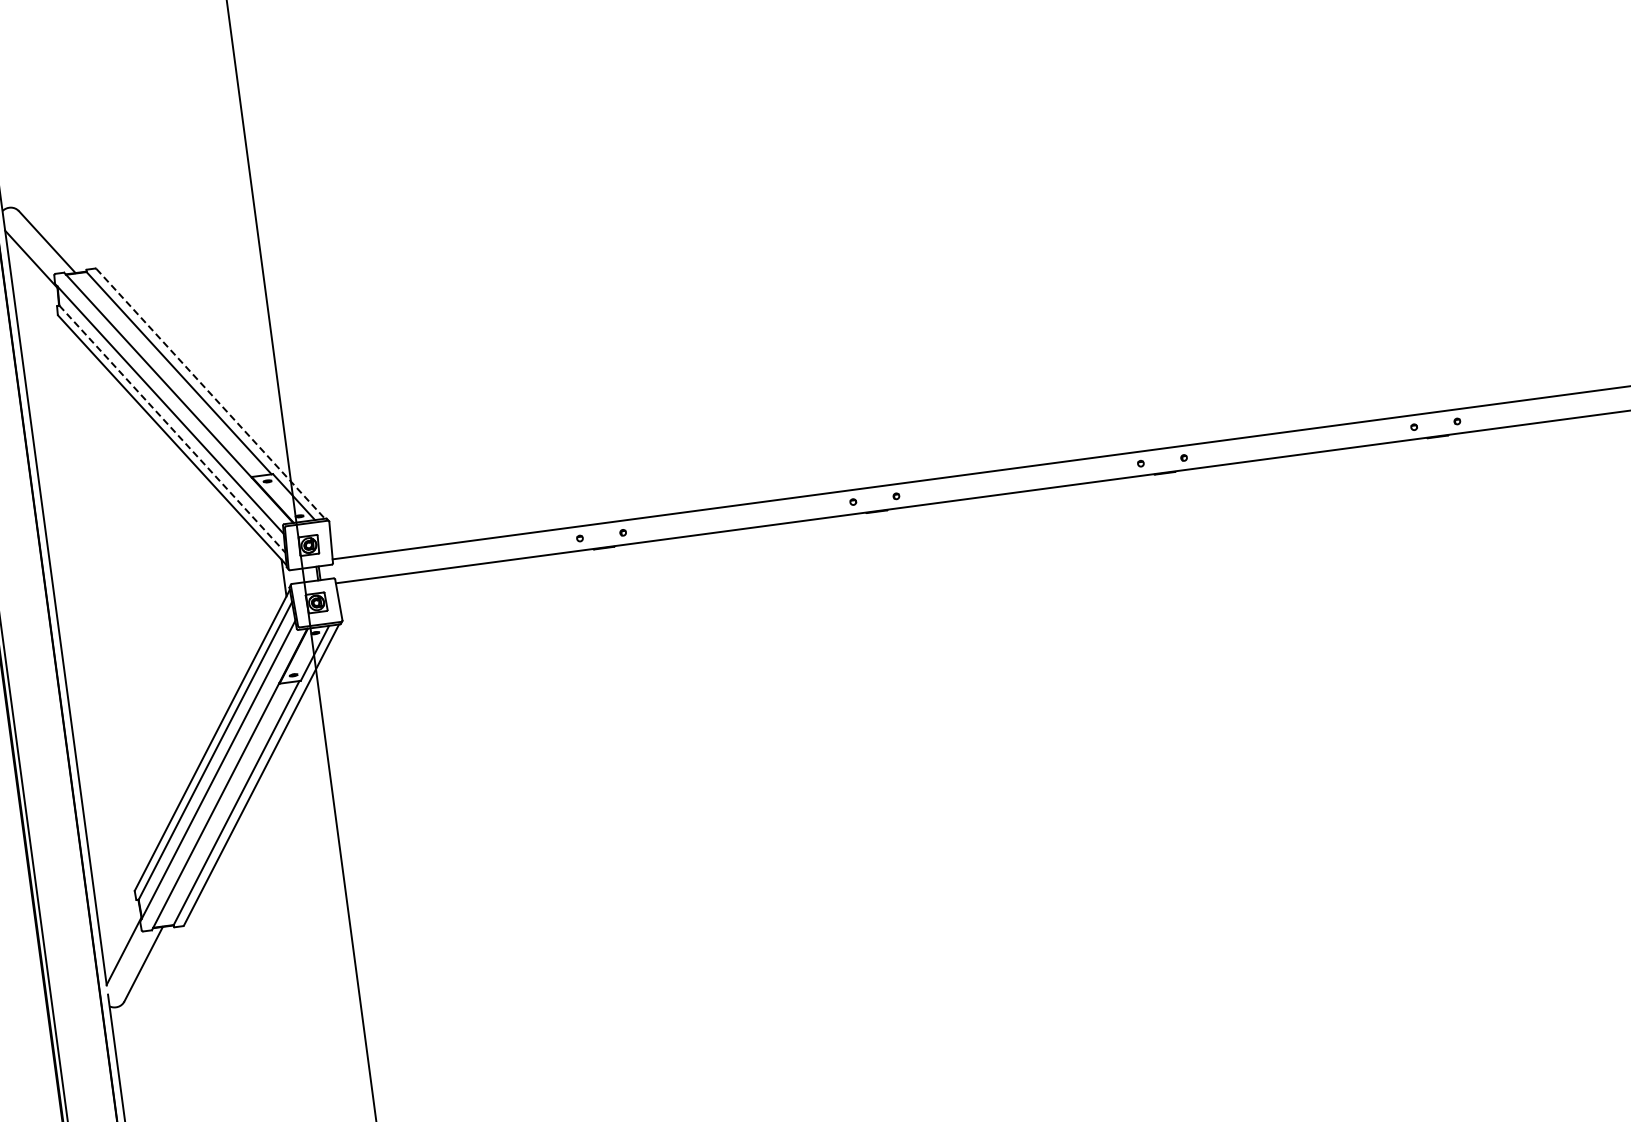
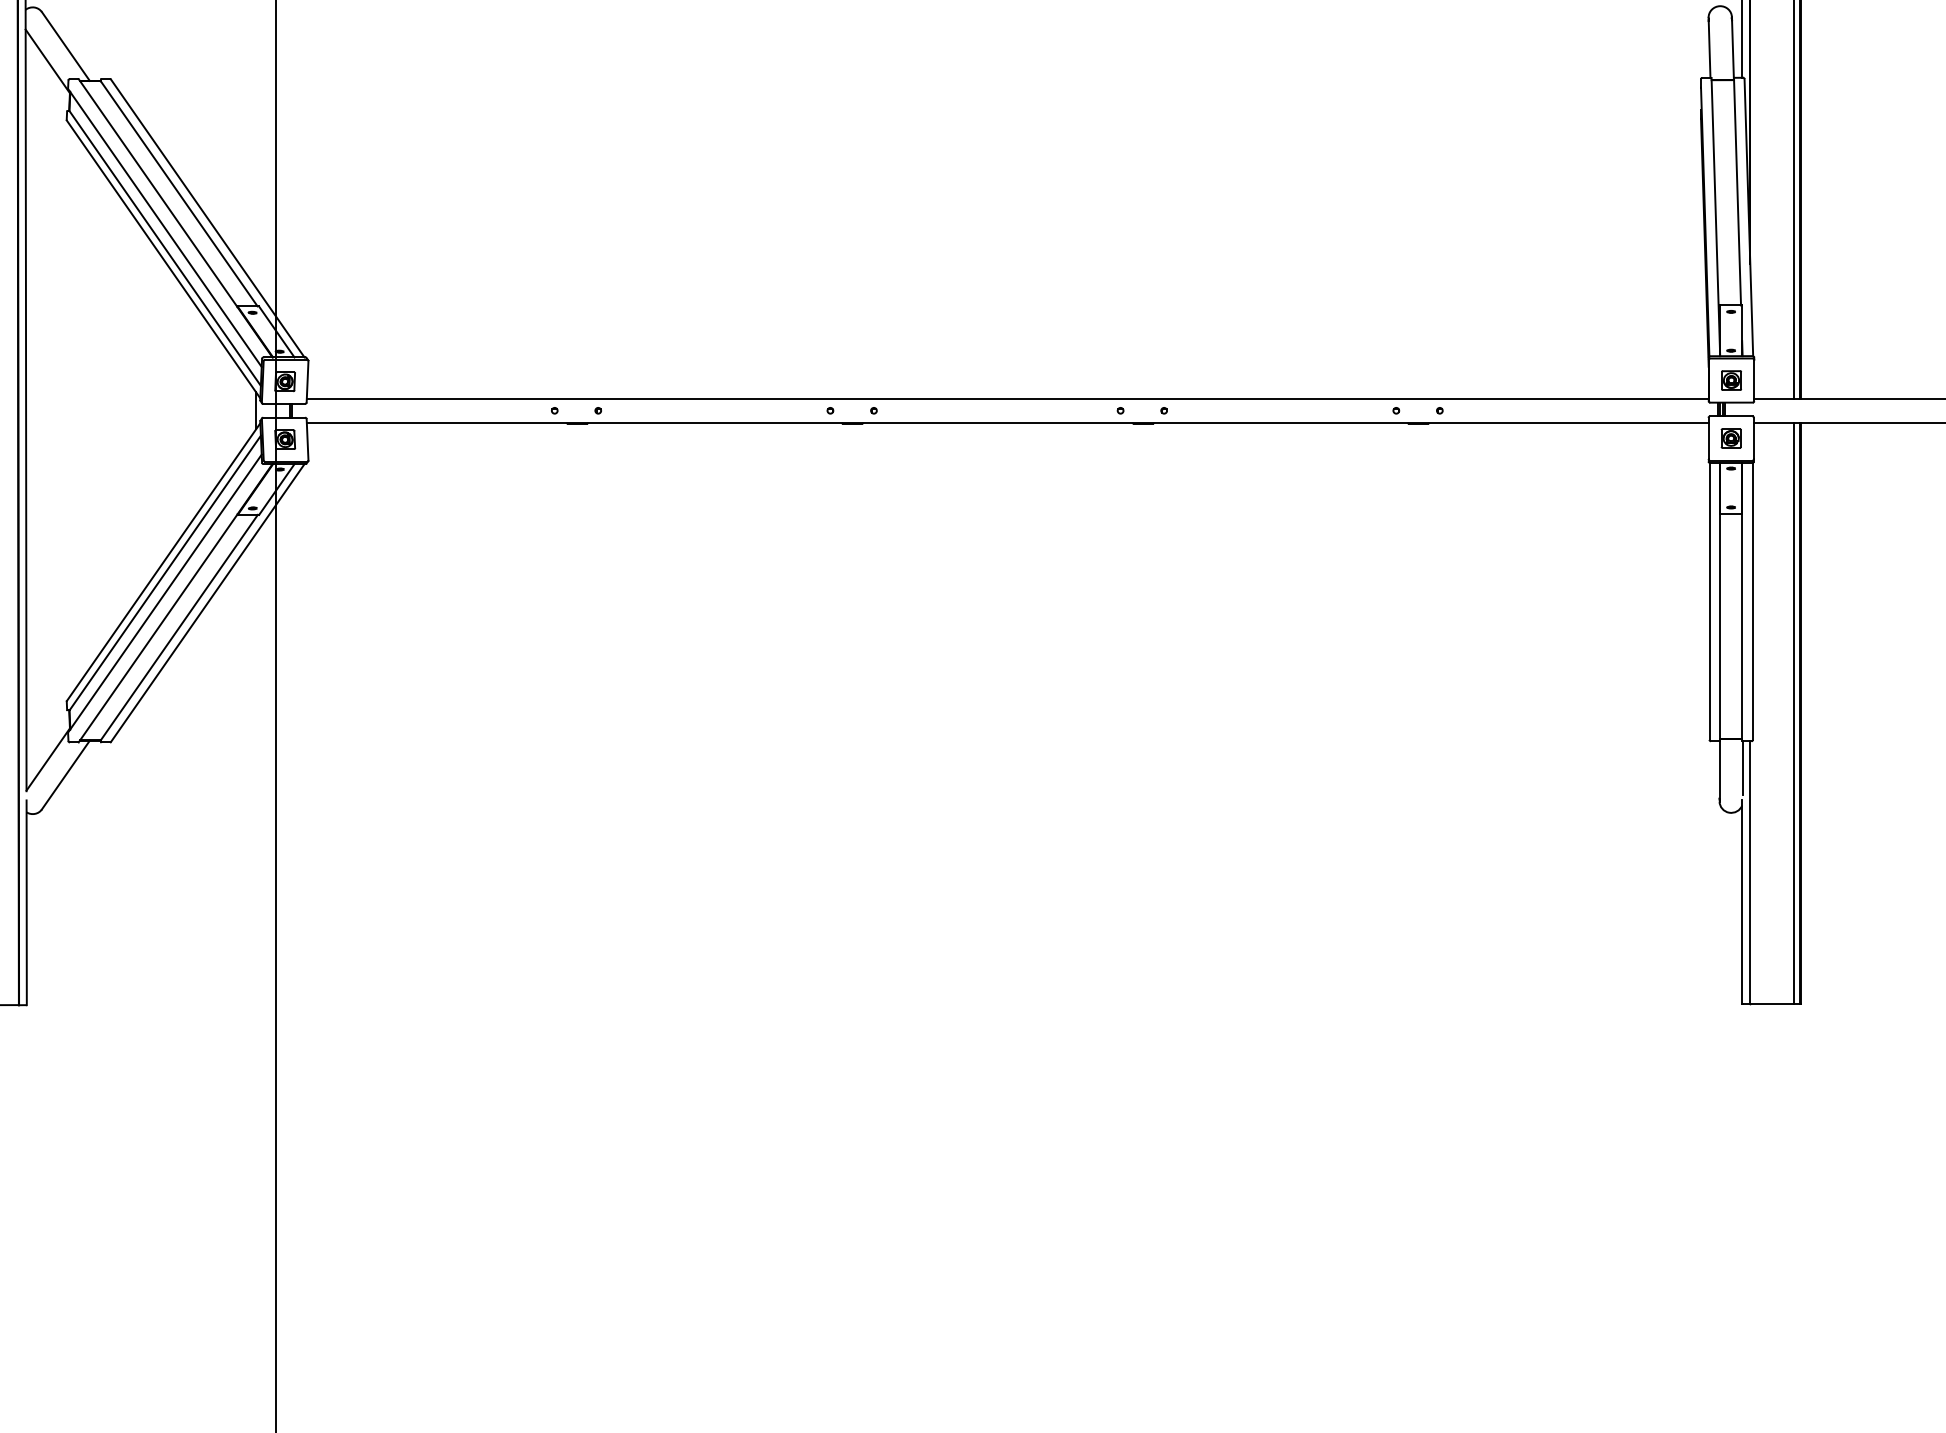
line: (211, 393) -> (208, 218), dashed -> solid
line: (172, 429) -> (165, 248), dashed -> solid

